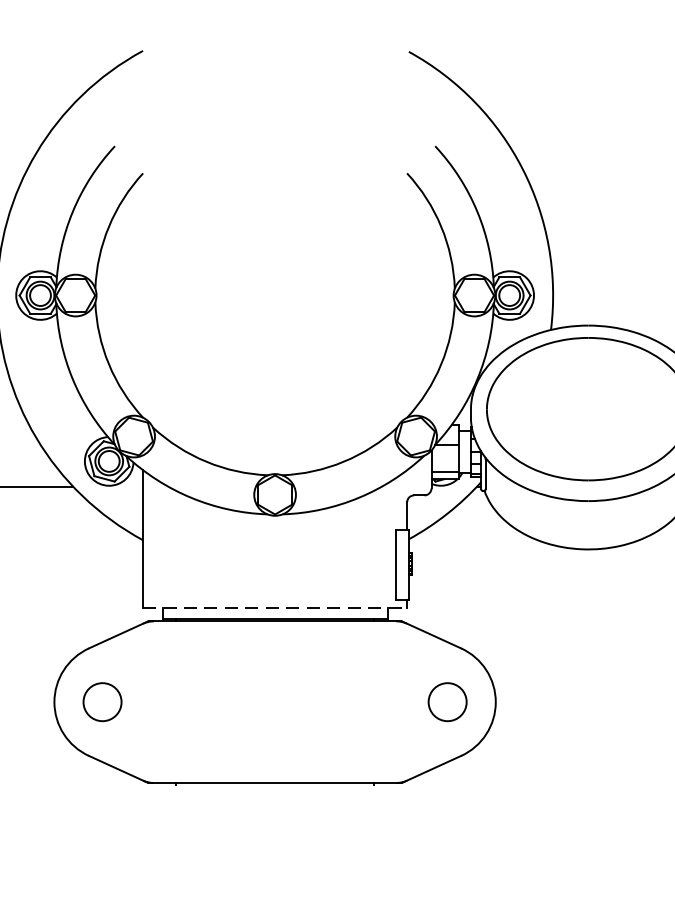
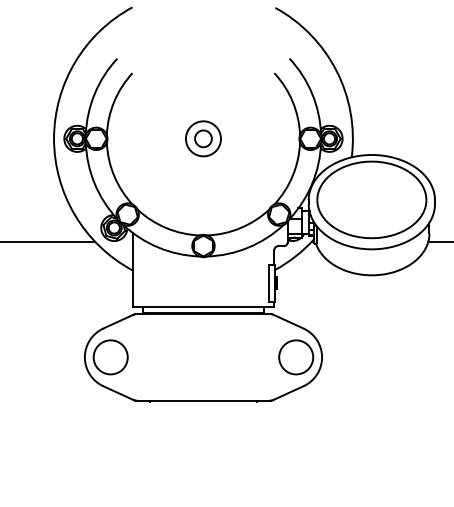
part: (275, 294) -> (203, 138), added
line: (275, 607) -> (203, 306), dashed -> solid
circle: (102, 702) -> (110, 357), size x1.67
circle: (448, 702) -> (296, 357), size x1.67

